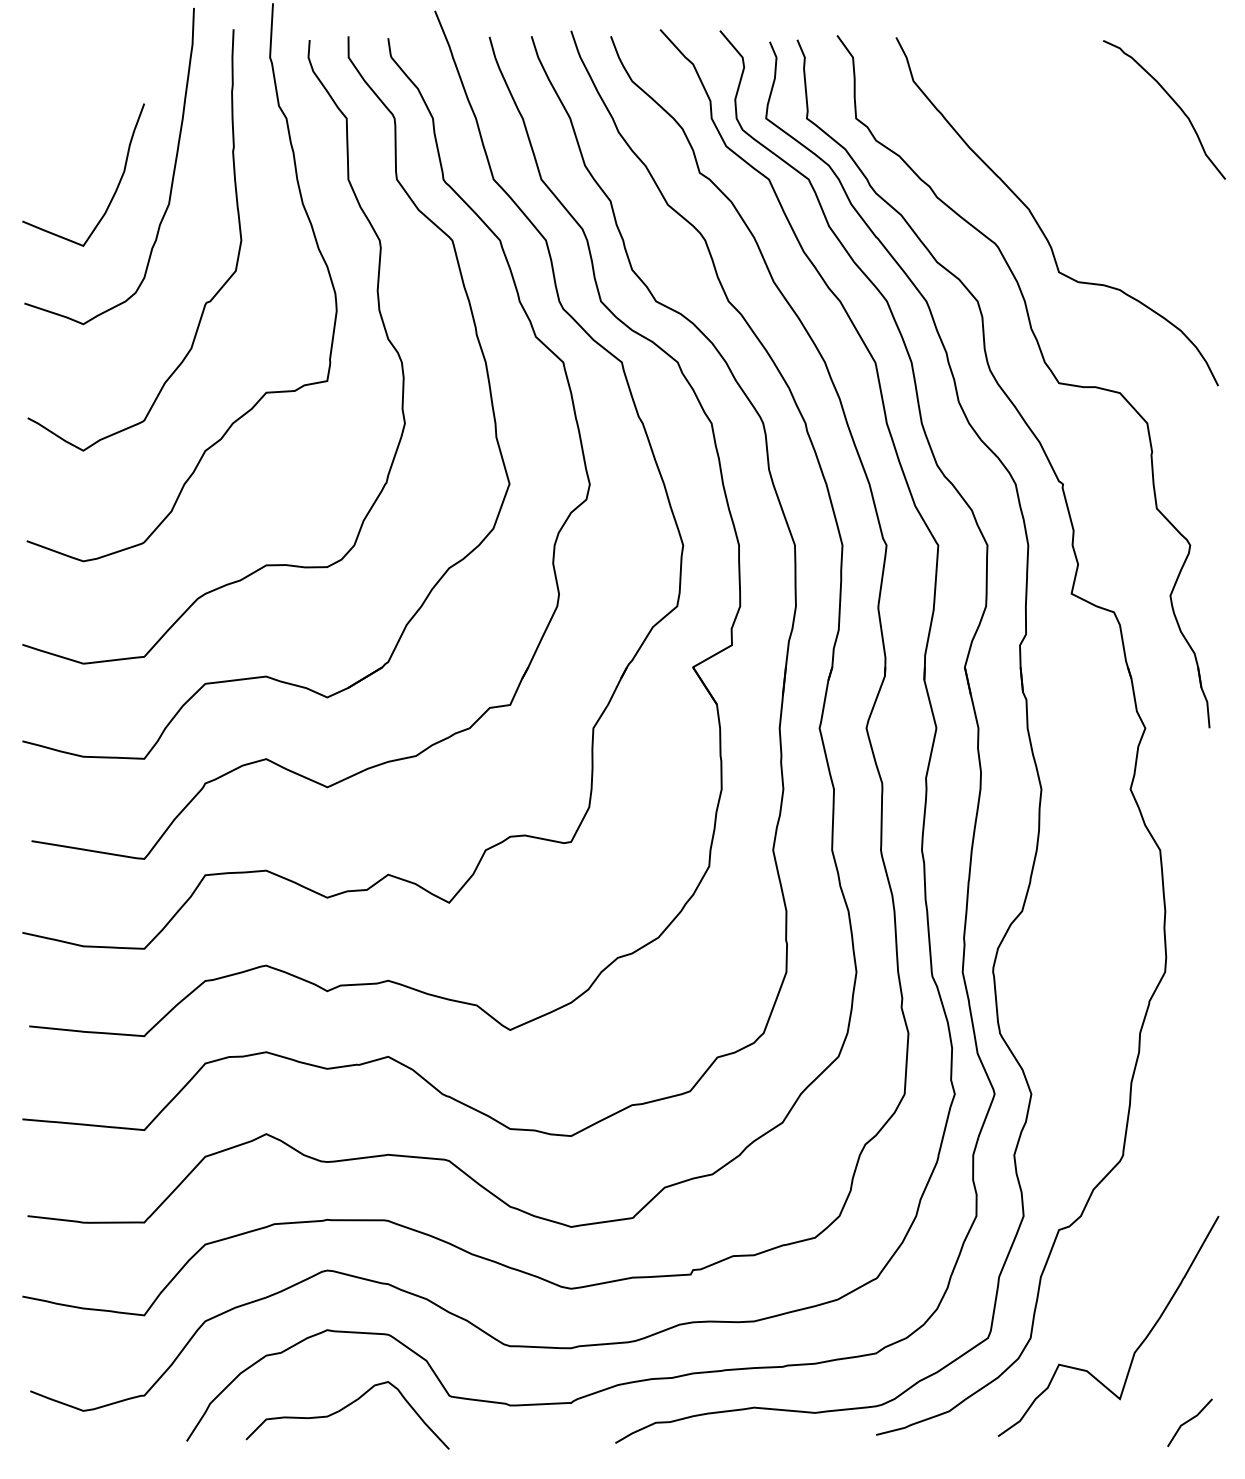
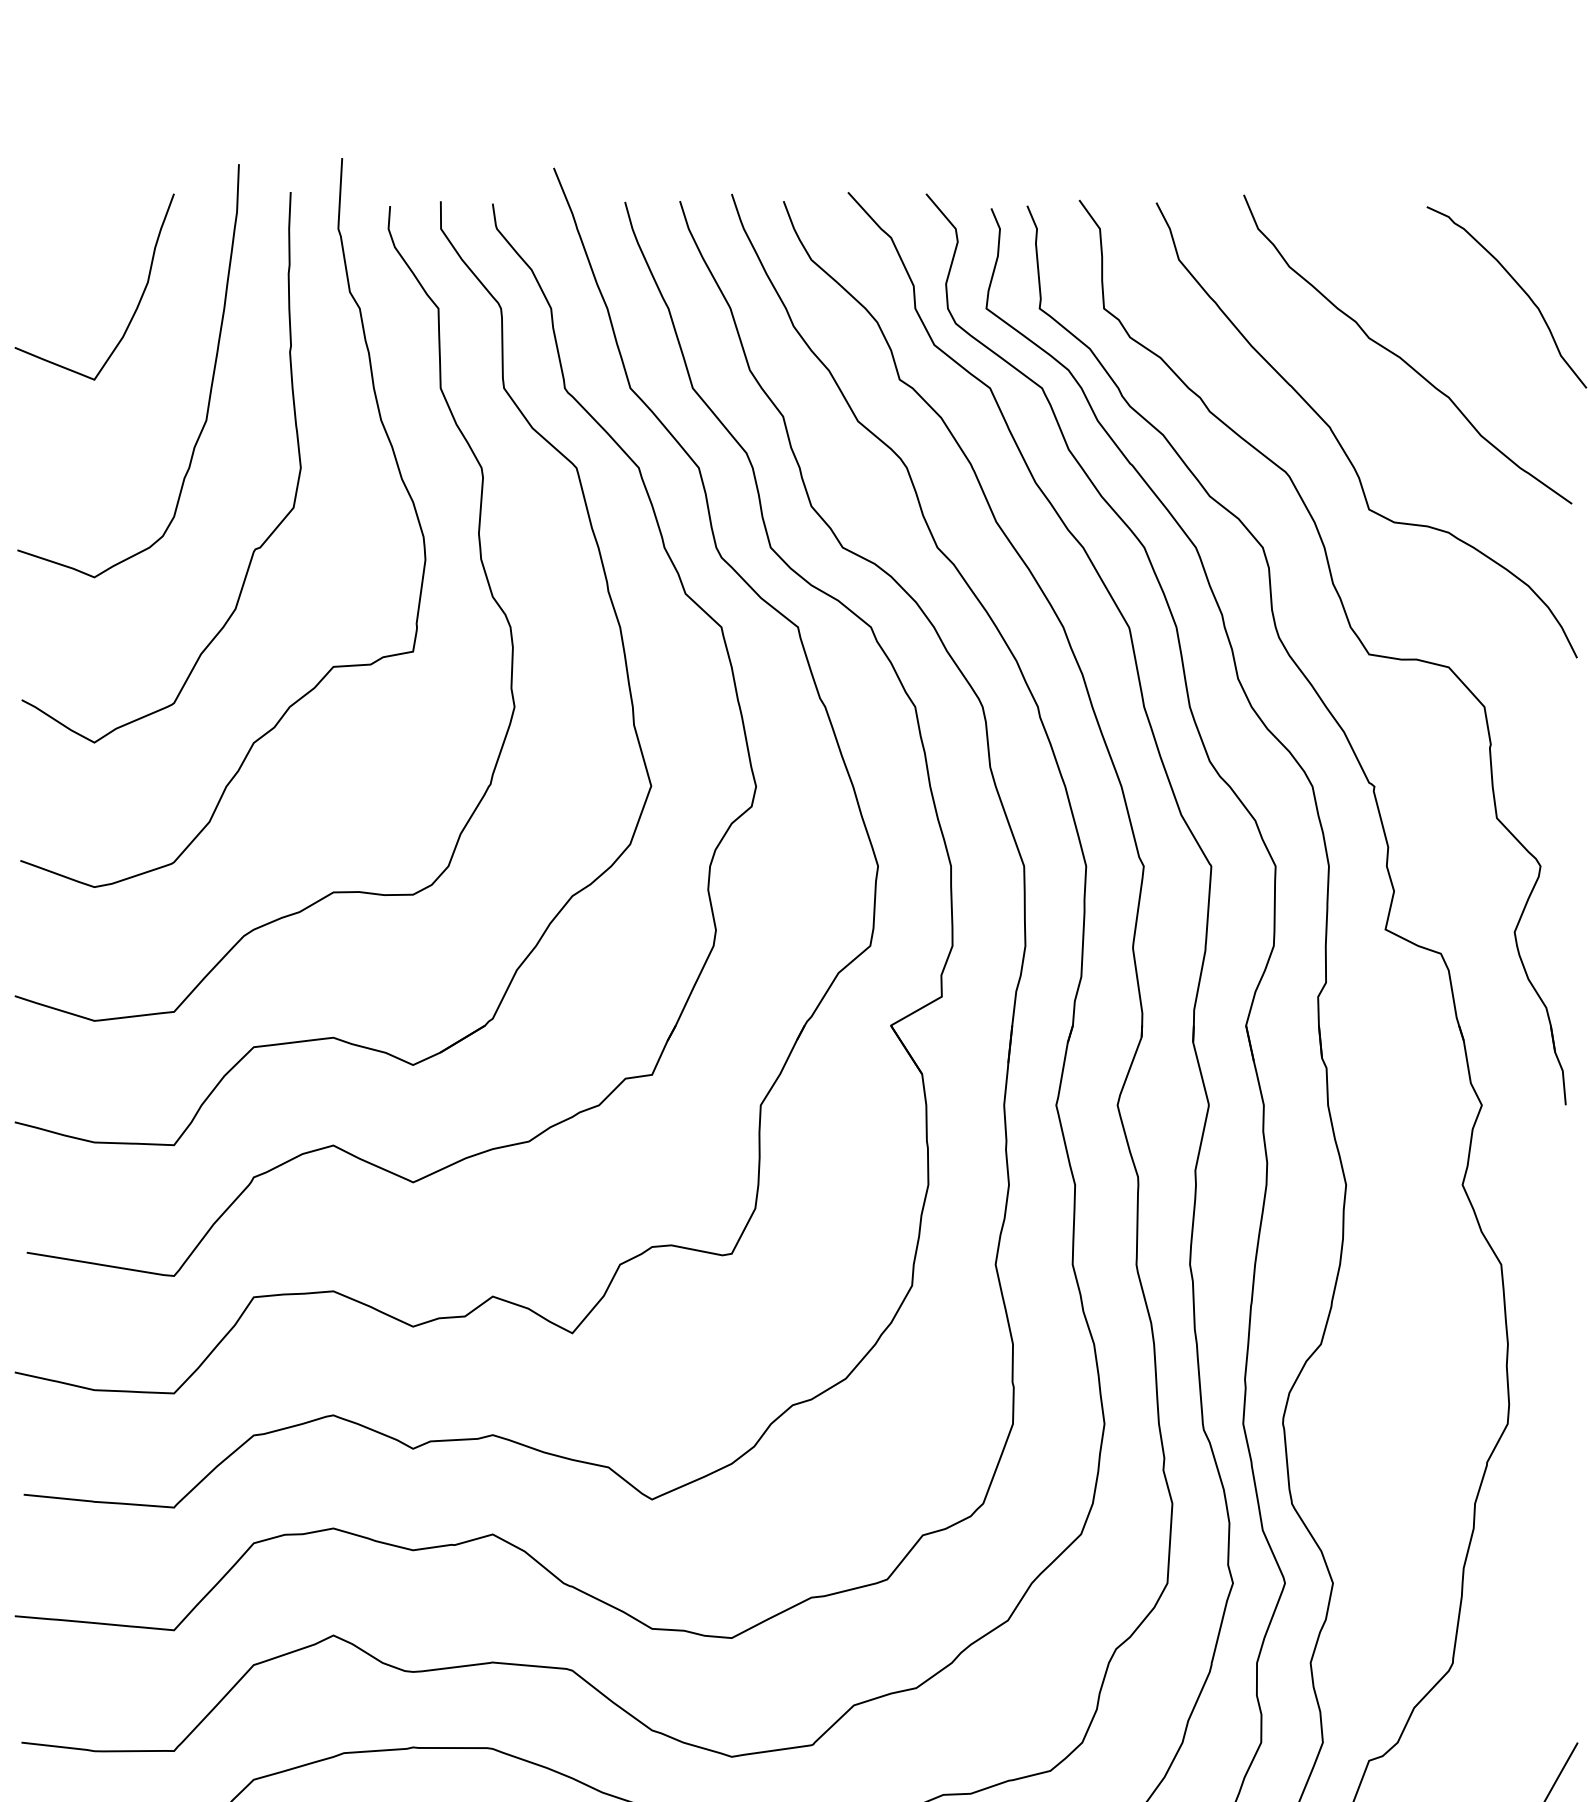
curve: (1082, 154) -> (1399, 355), added
curve: (115, 189) -> (136, 305), moved

